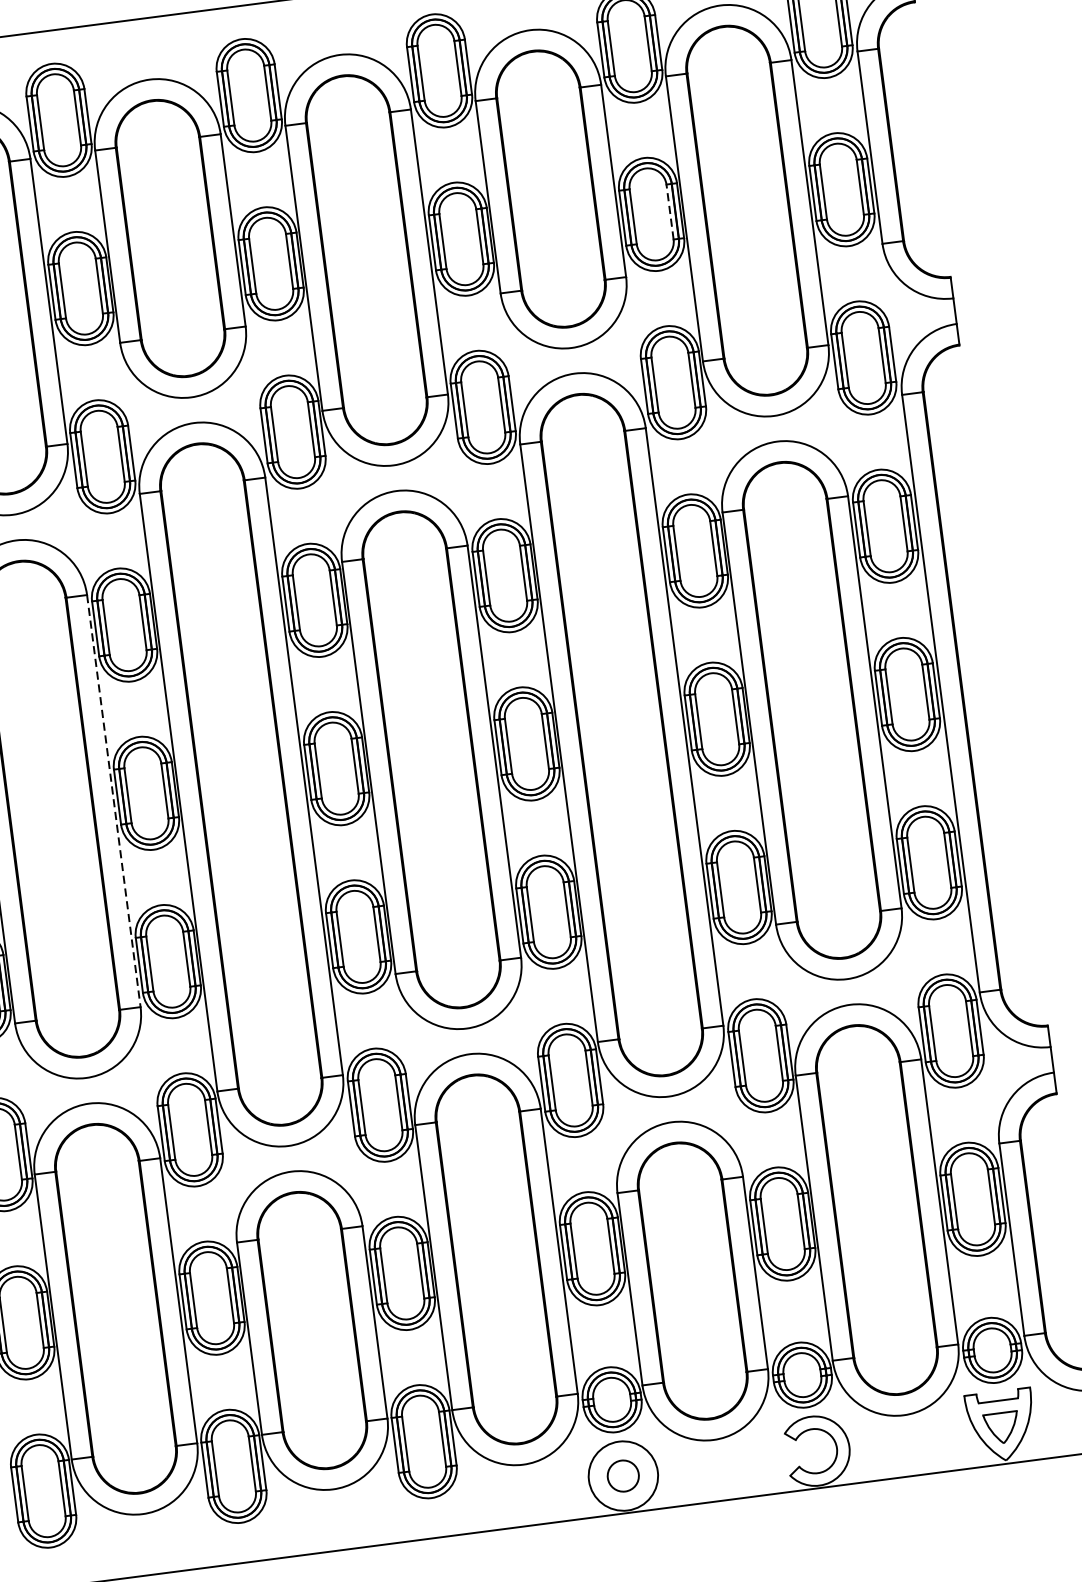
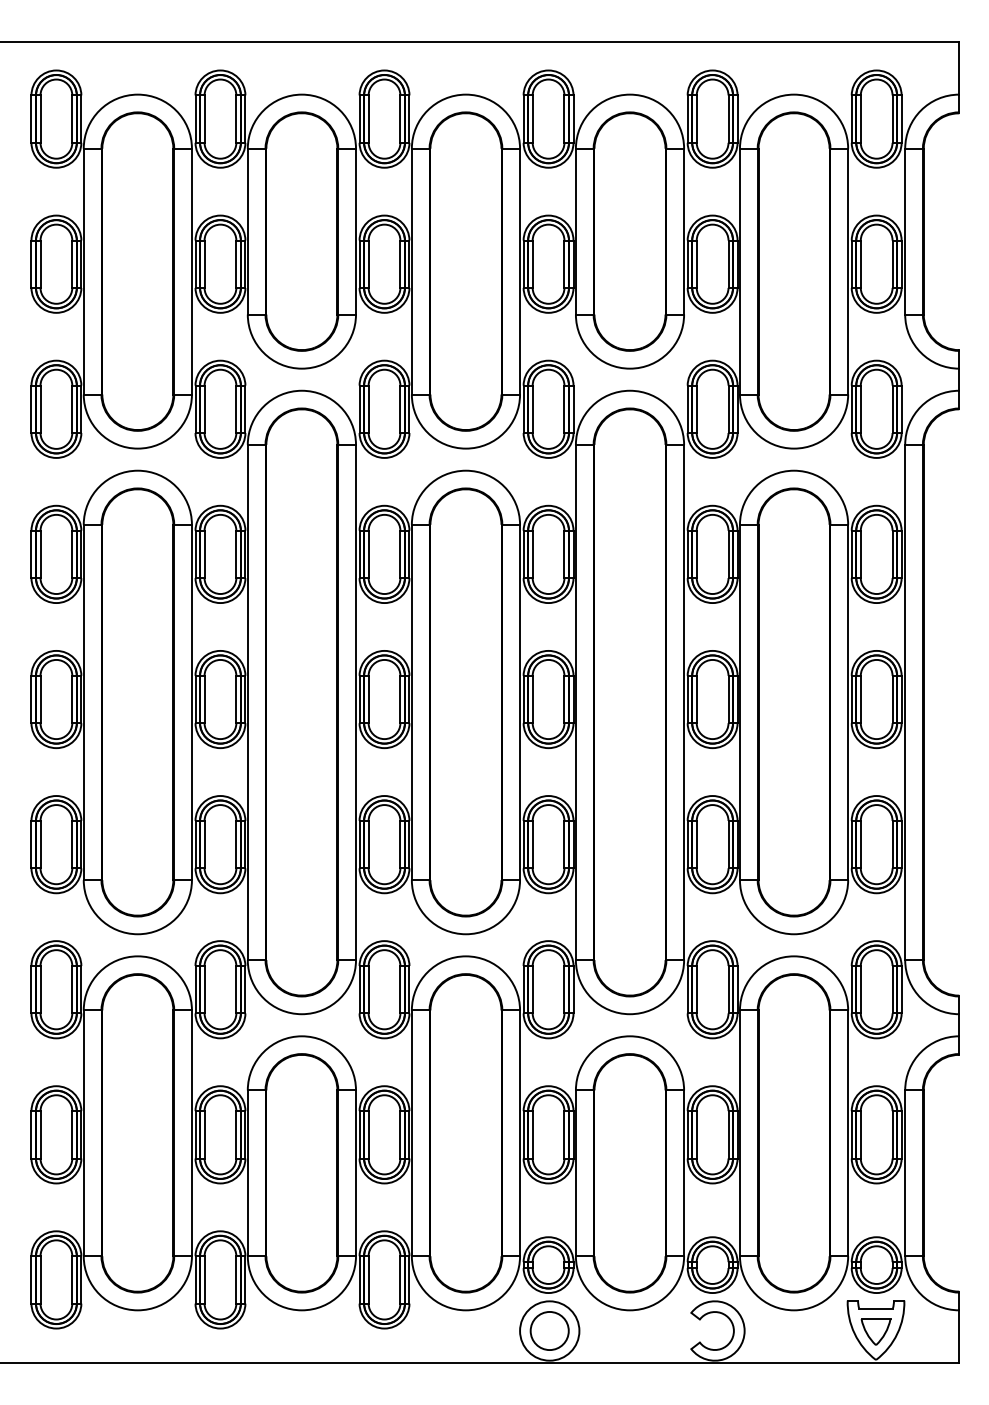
line: (670, 212) -> (728, 264), dashed -> solid
line: (113, 801) -> (191, 702), dashed -> solid
circle: (623, 1475) -> (549, 1330), size x1.43

